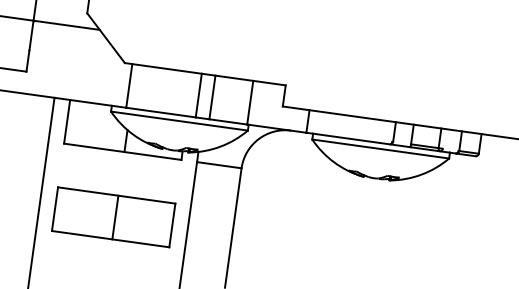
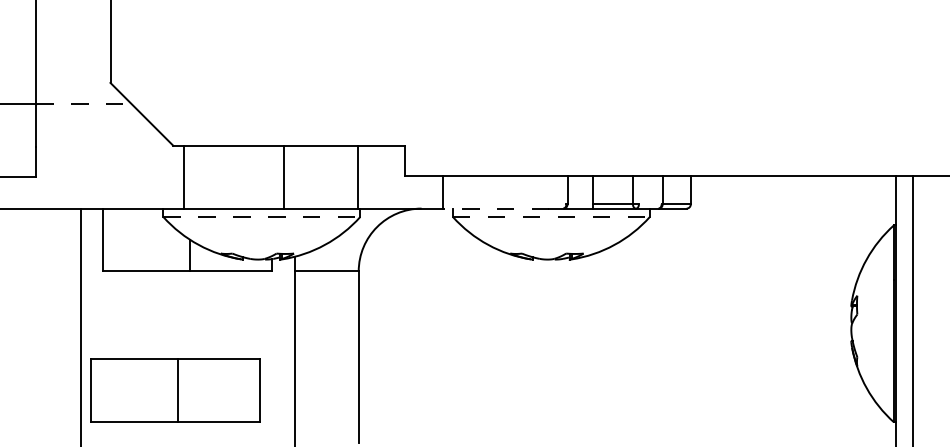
line: (66, 25) -> (83, 103), solid -> dashed
line: (212, 96) -> (303, 176), removed
line: (180, 120) -> (262, 216), solid -> dashed
line: (342, 137) -> (495, 208), solid -> dashed
line: (380, 148) -> (551, 216), solid -> dashed
part: (113, 217) -> (175, 390), moved

